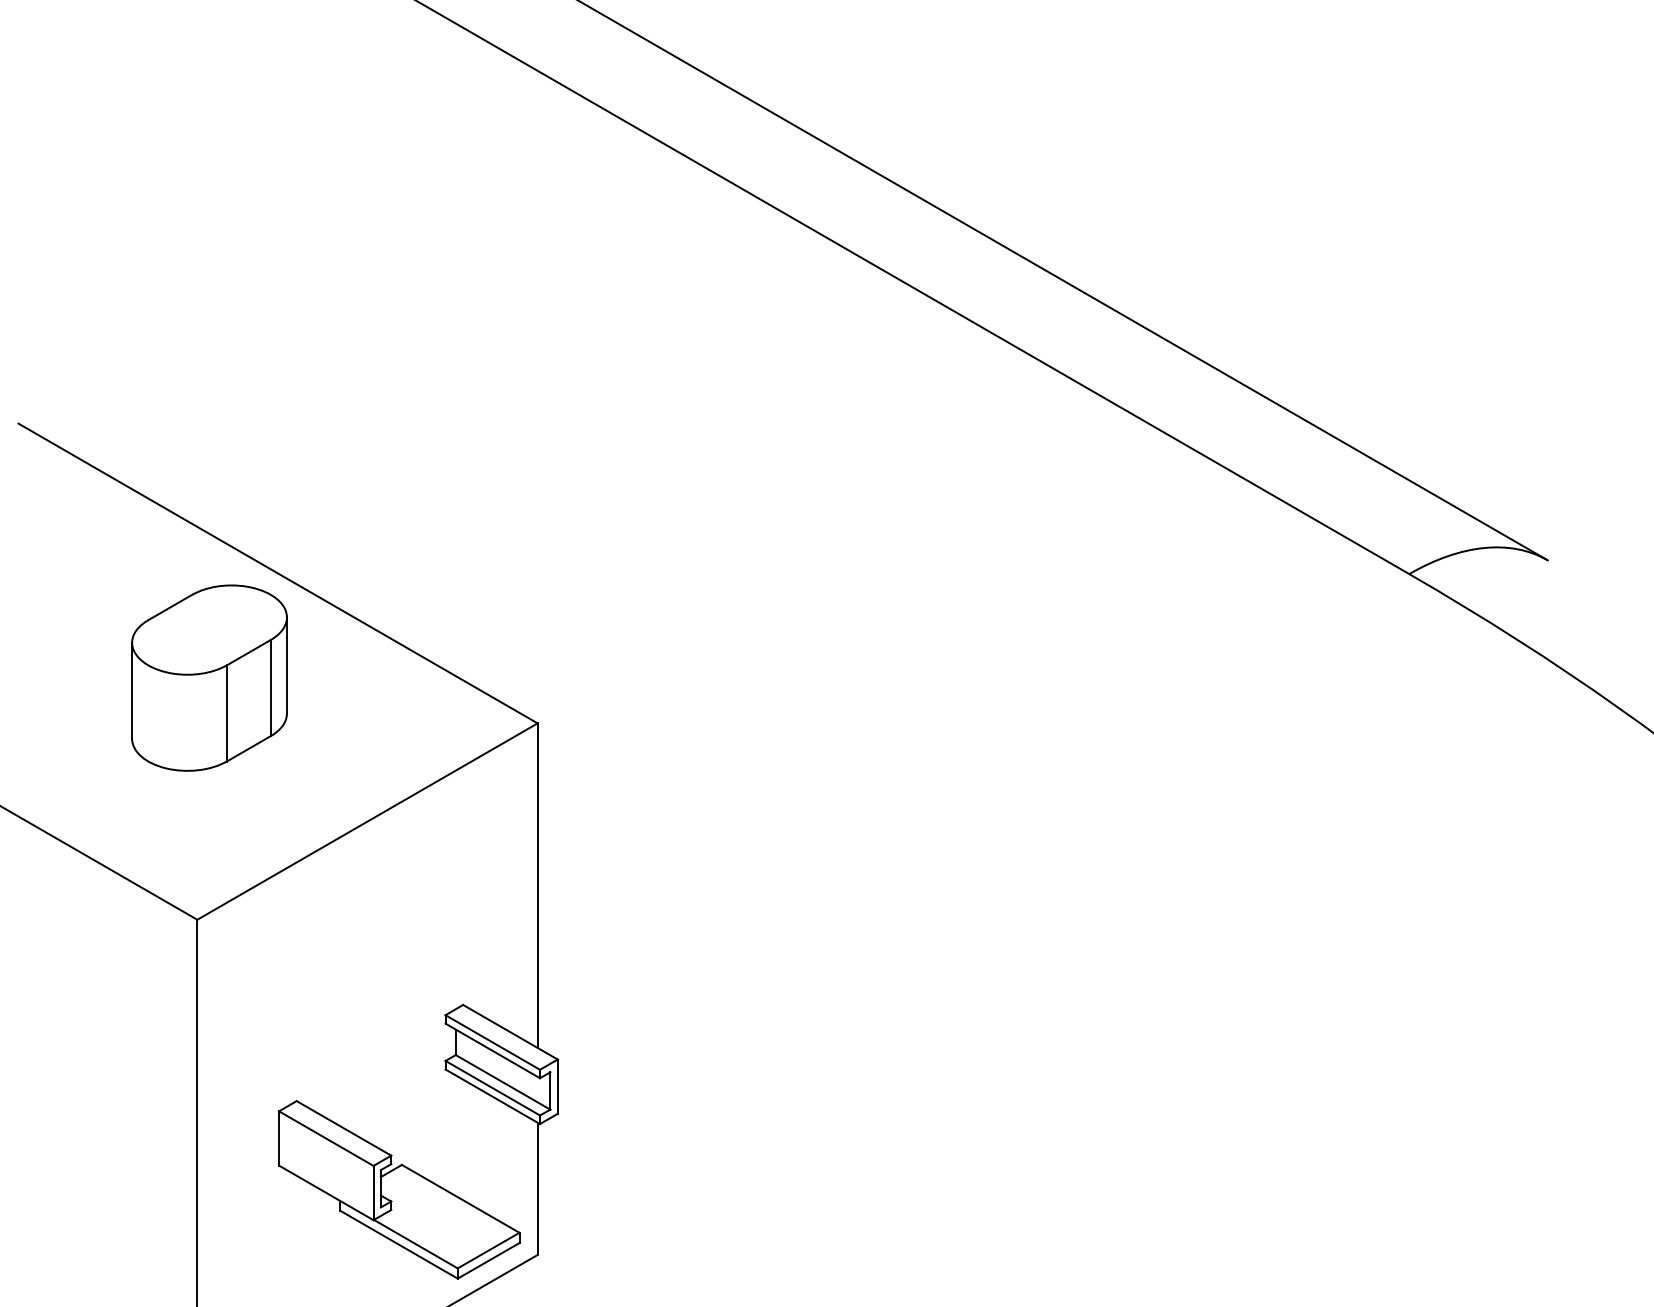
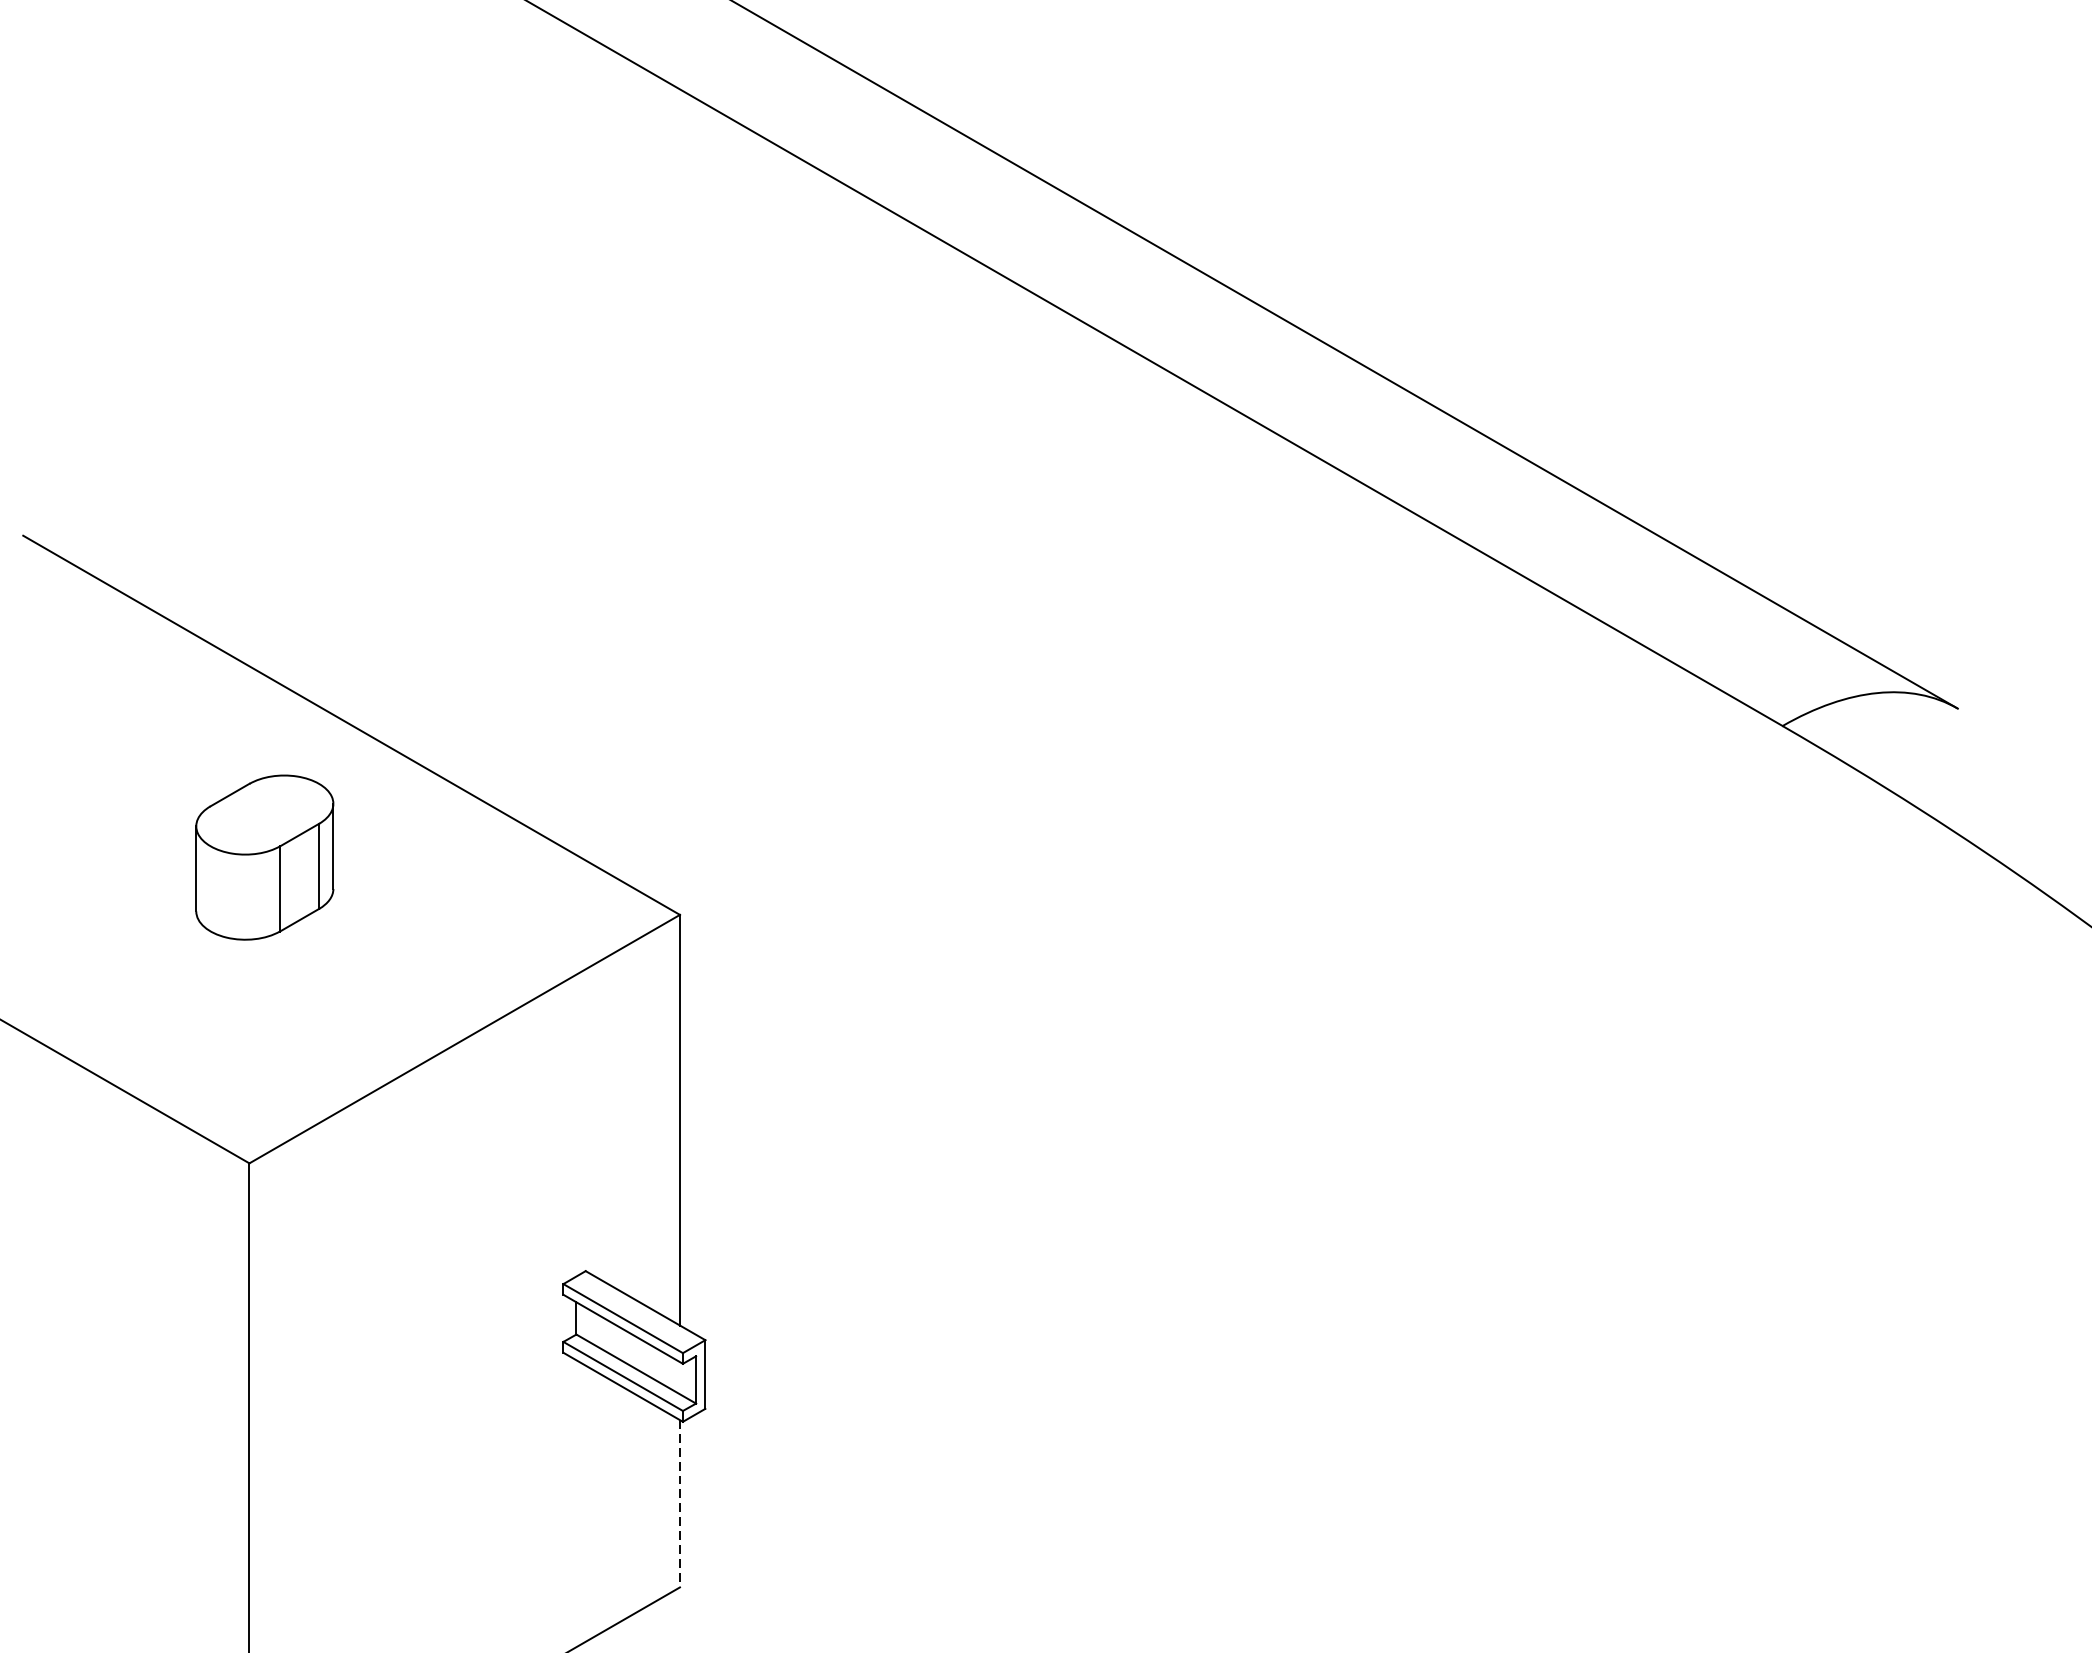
part: (209, 677) -> (264, 856), size x0.7
part: (399, 1189) -> (505, 1504), removed
line: (537, 1189) -> (679, 1504), solid -> dashed

